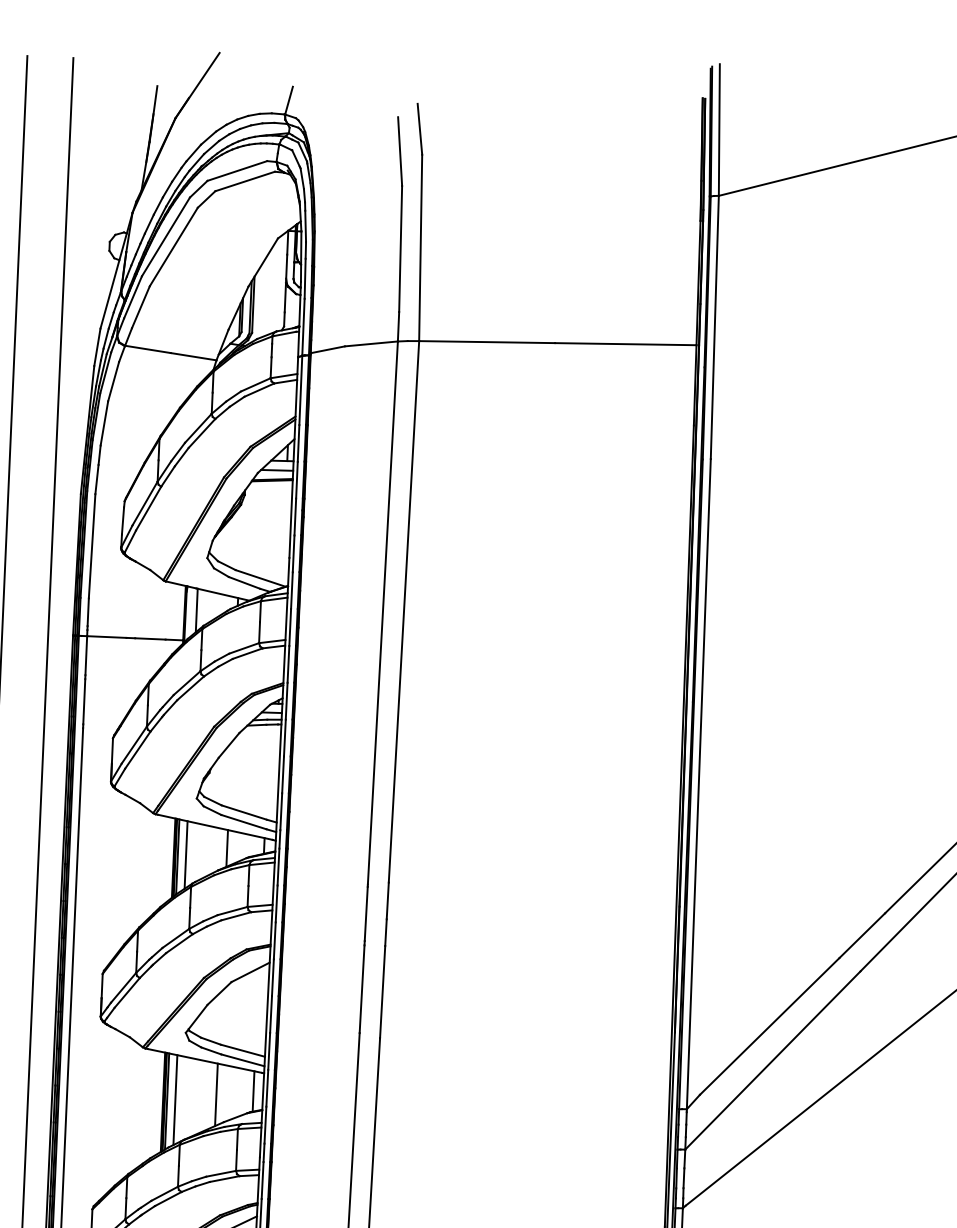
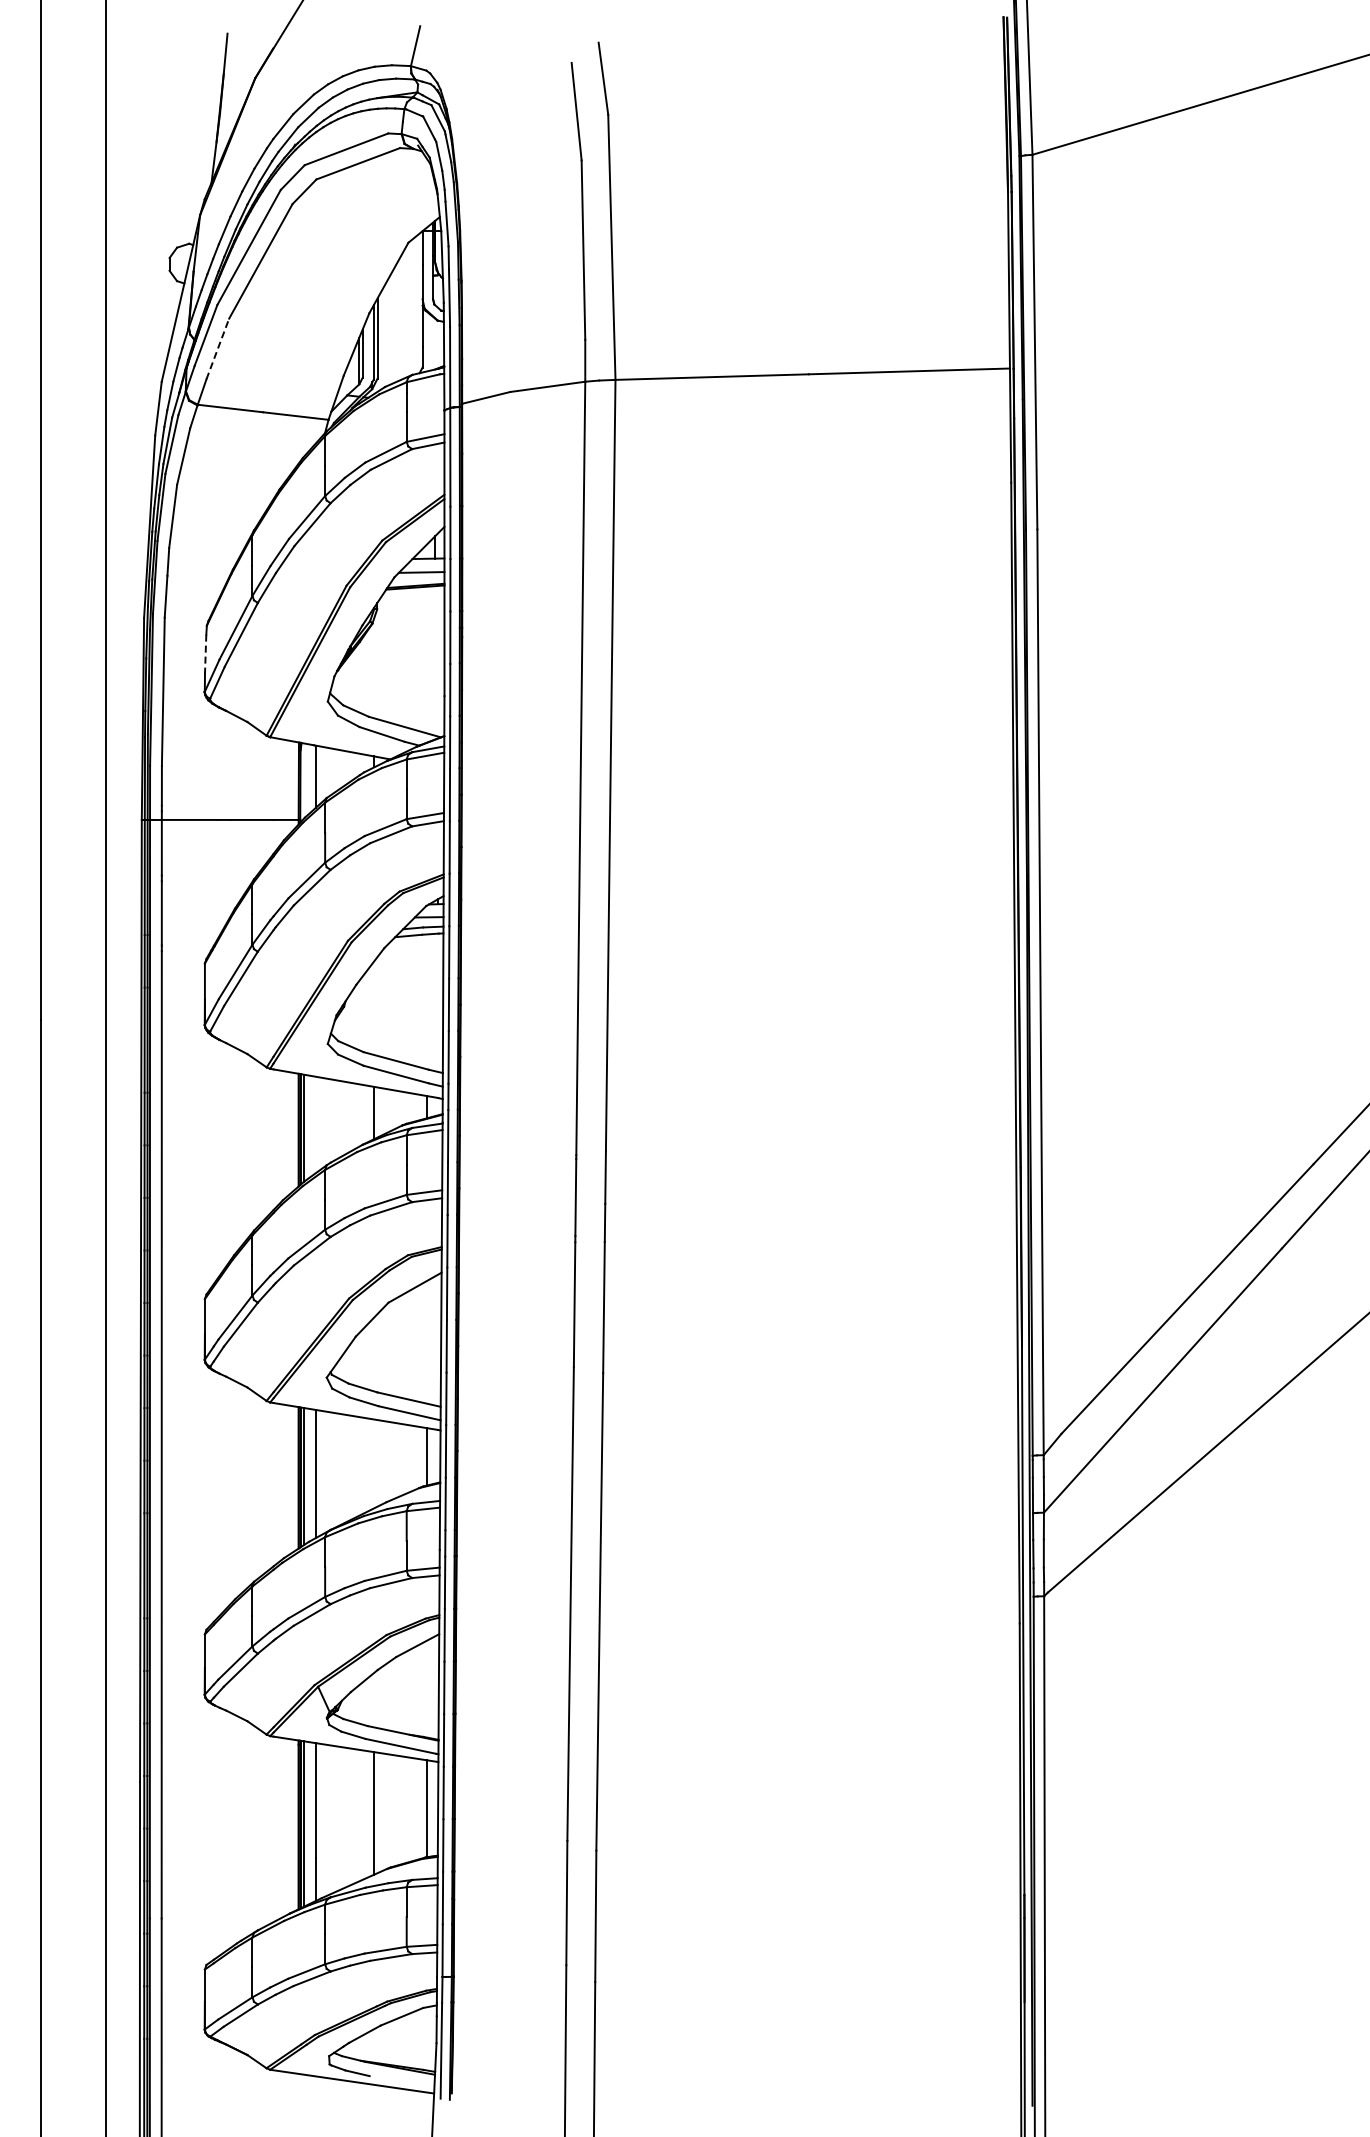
line: (141, 306) -> (218, 348), solid -> dashed
line: (122, 521) -> (205, 654), solid -> dashed
line: (186, 854) -> (316, 1124), removed
line: (216, 1094) -> (374, 1463), removed

